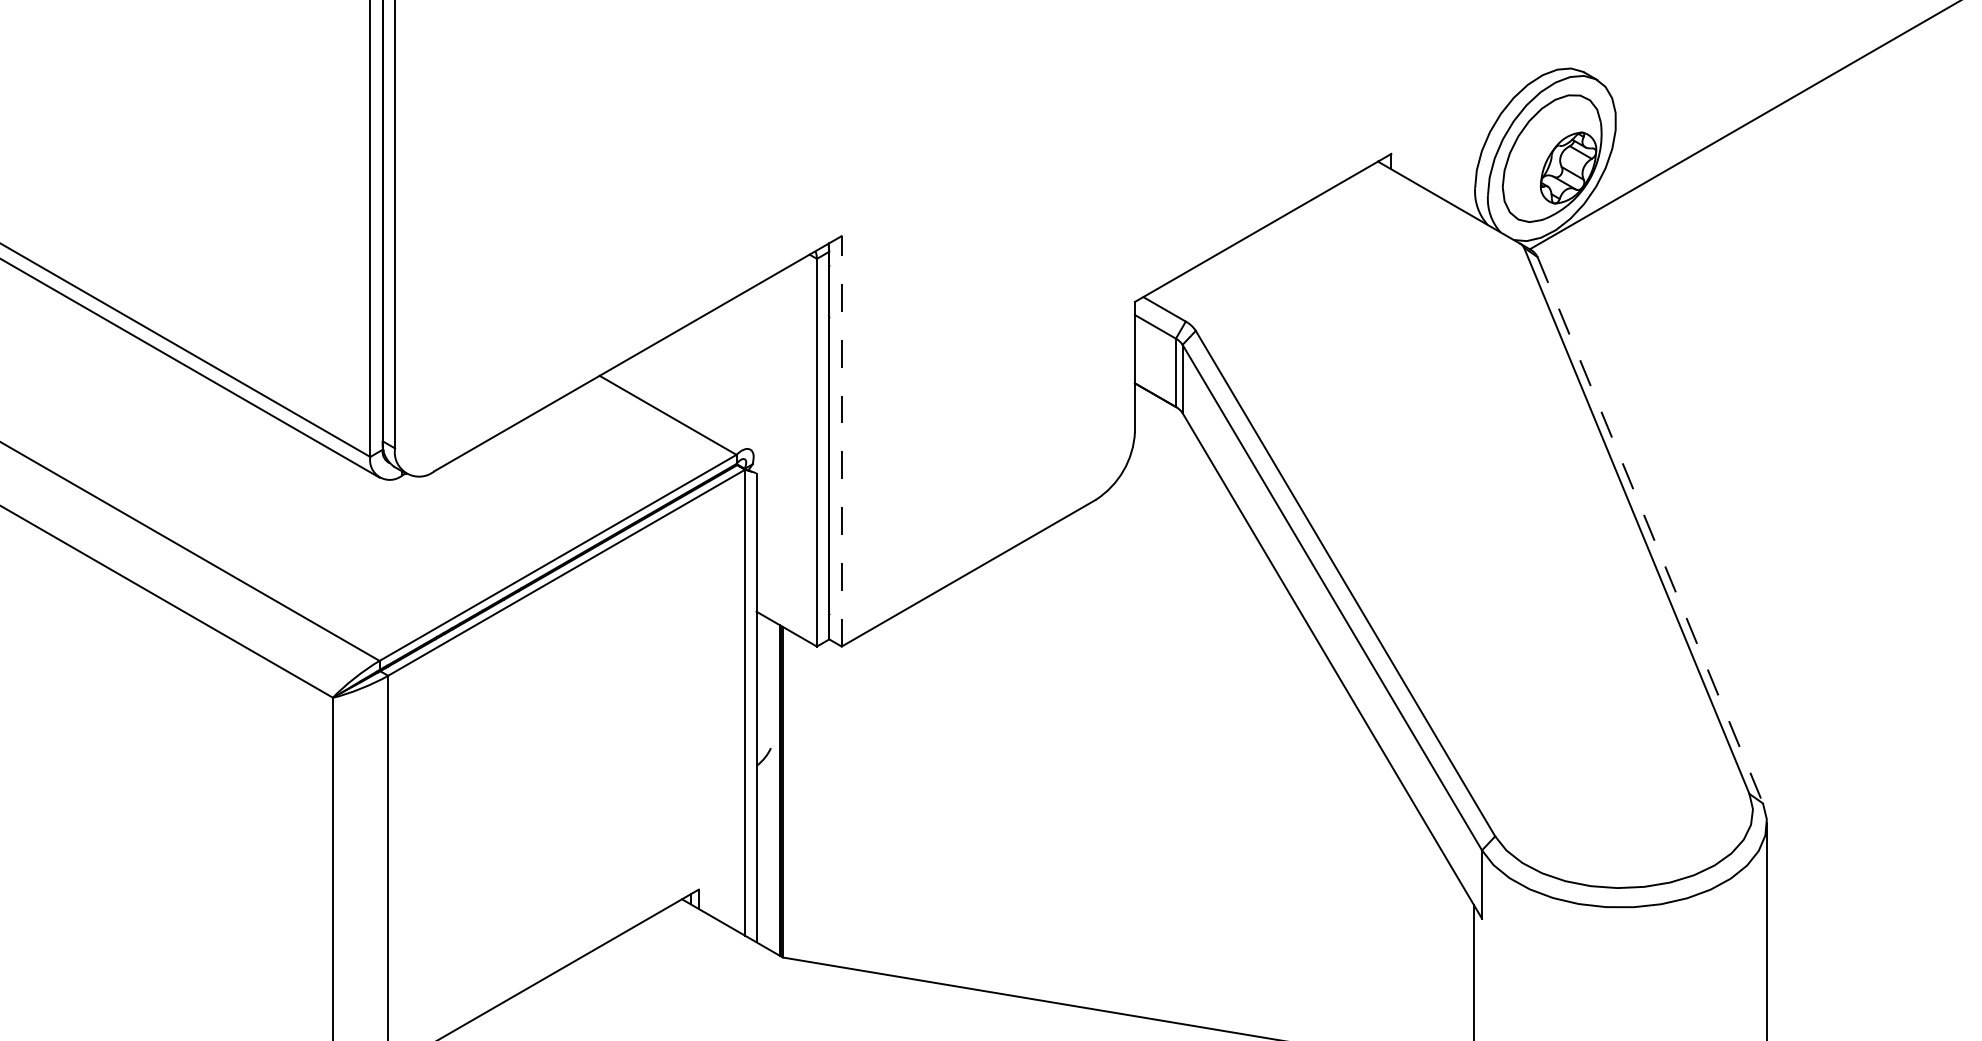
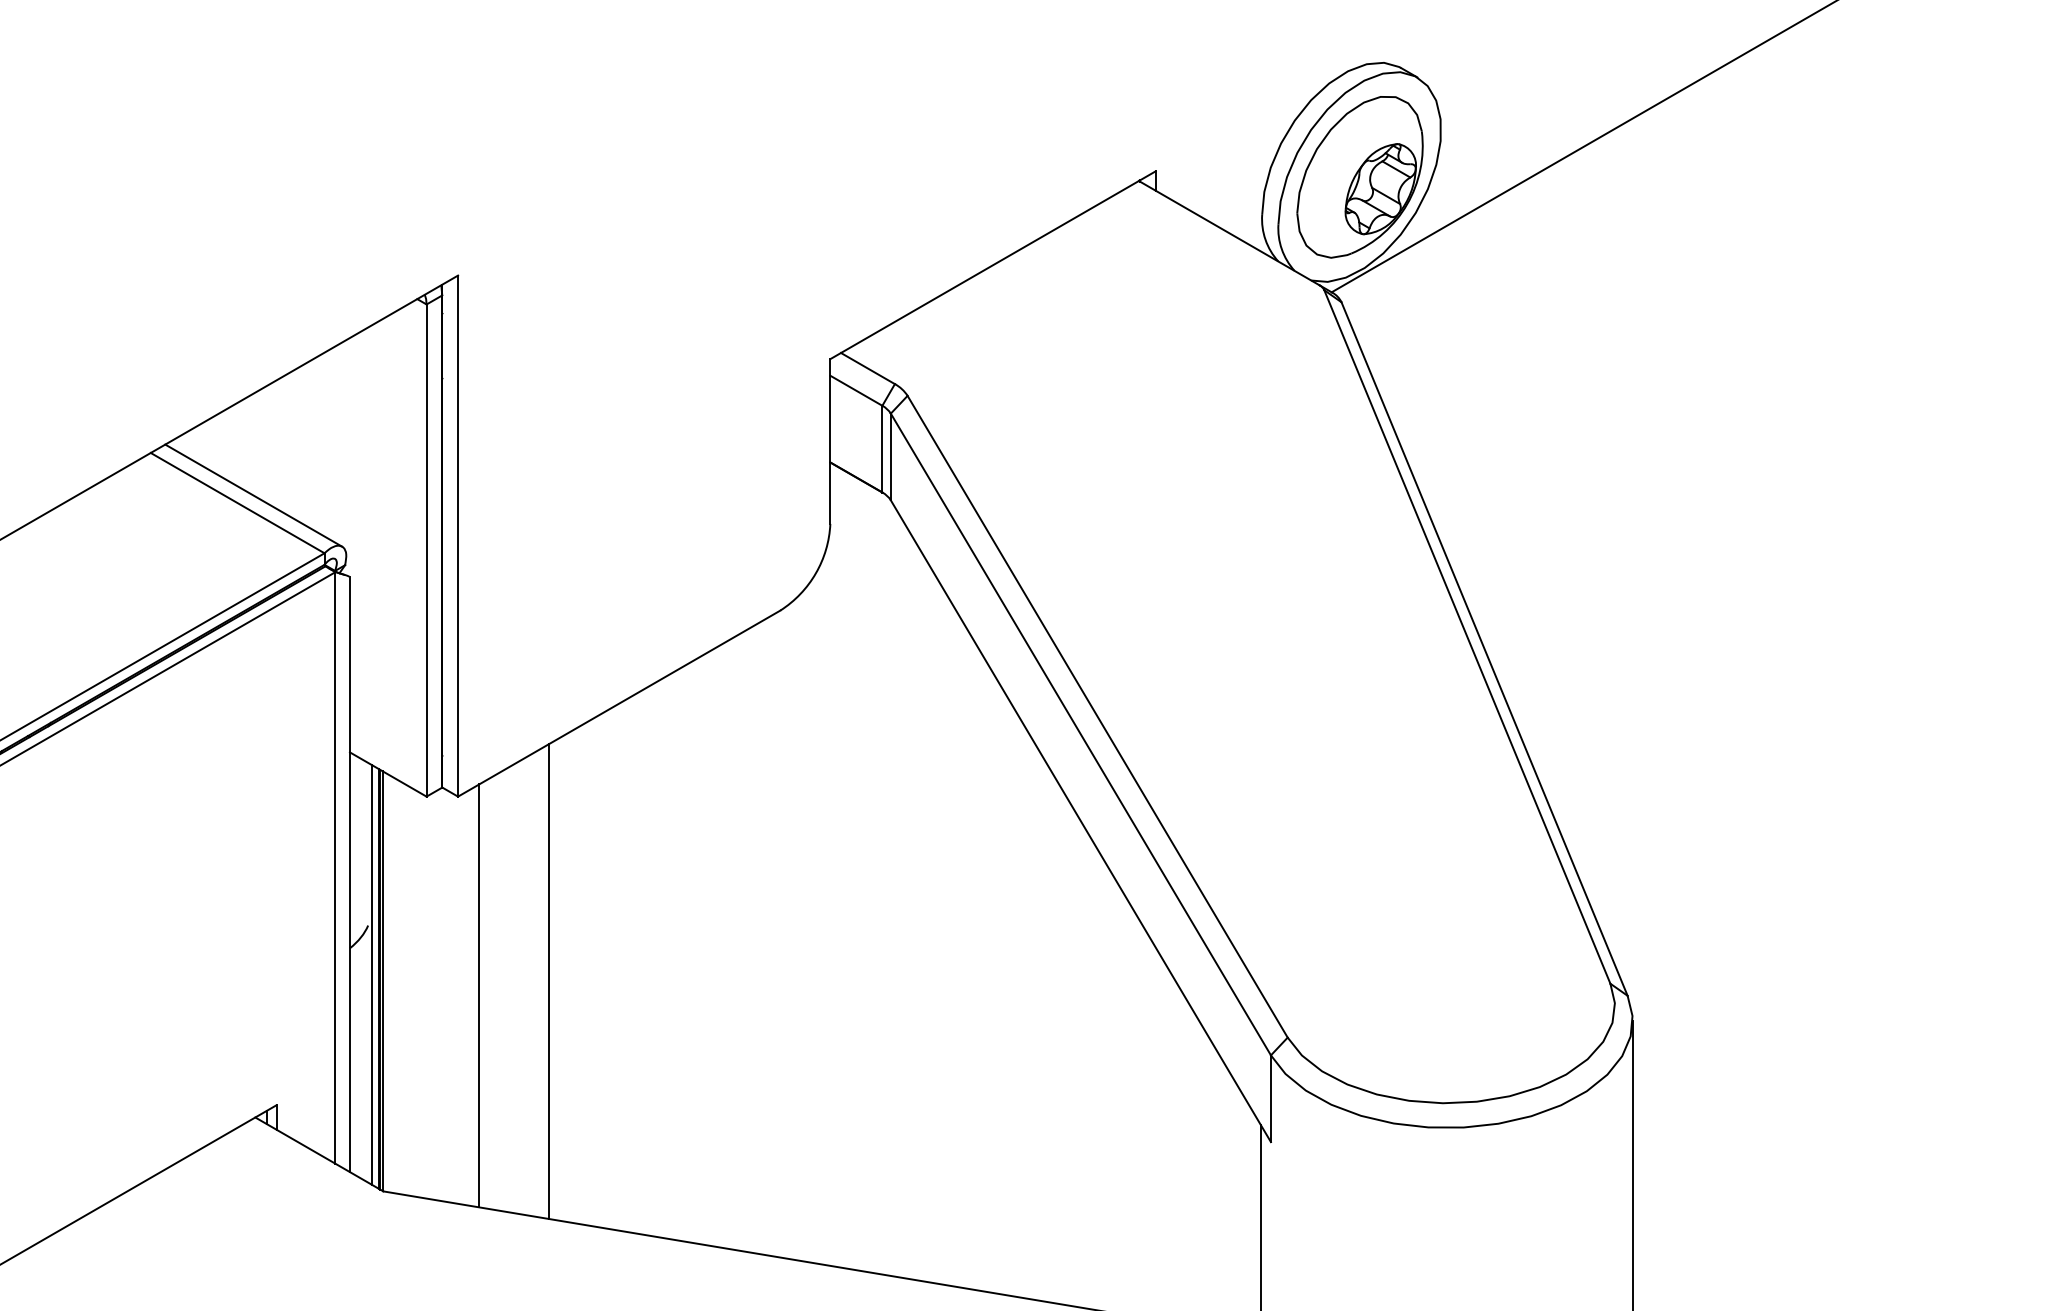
line: (680, 409) -> (253, 495), added
line: (841, 440) -> (457, 535), dashed -> solid
line: (1650, 530) -> (1484, 649), dashed -> solid
line: (773, 786) -> (371, 974), added
line: (913, 792) -> (549, 981), added
line: (858, 803) -> (479, 995), added

